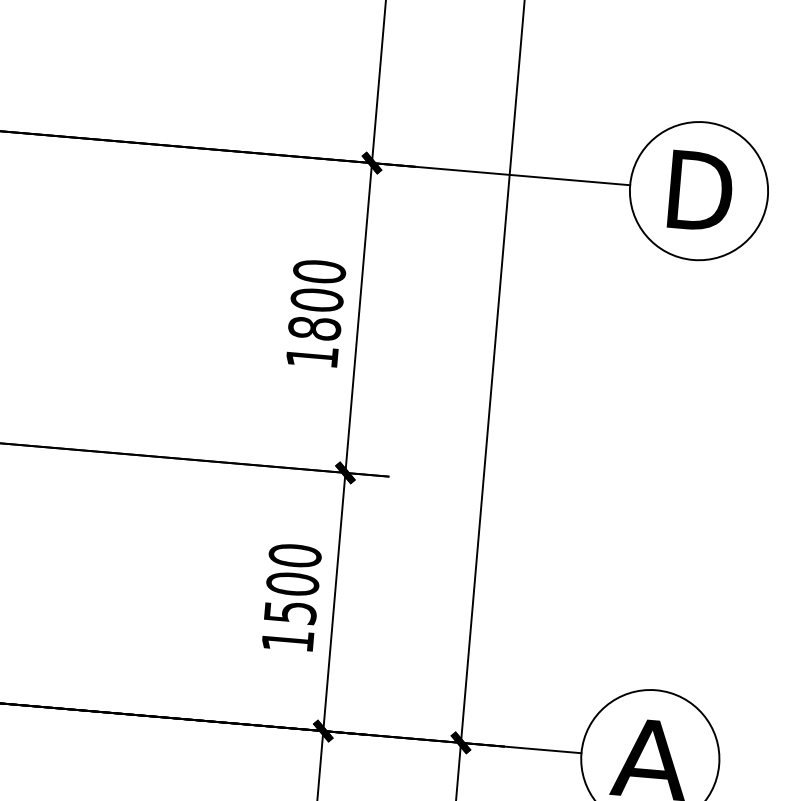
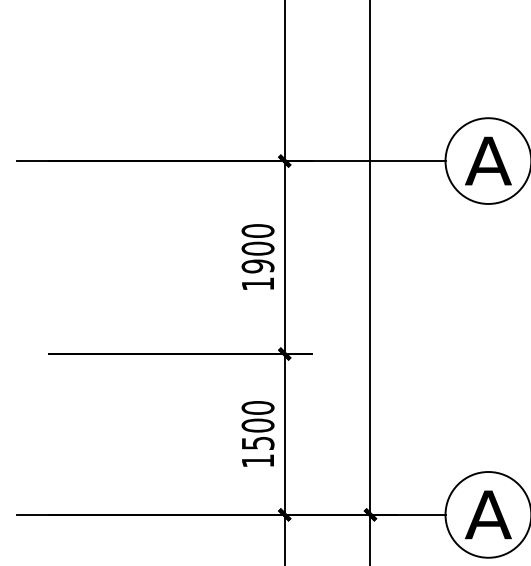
text: (699, 190) -> (488, 160), D -> A
text: (313, 328) -> (257, 266), 1800 -> 1900

